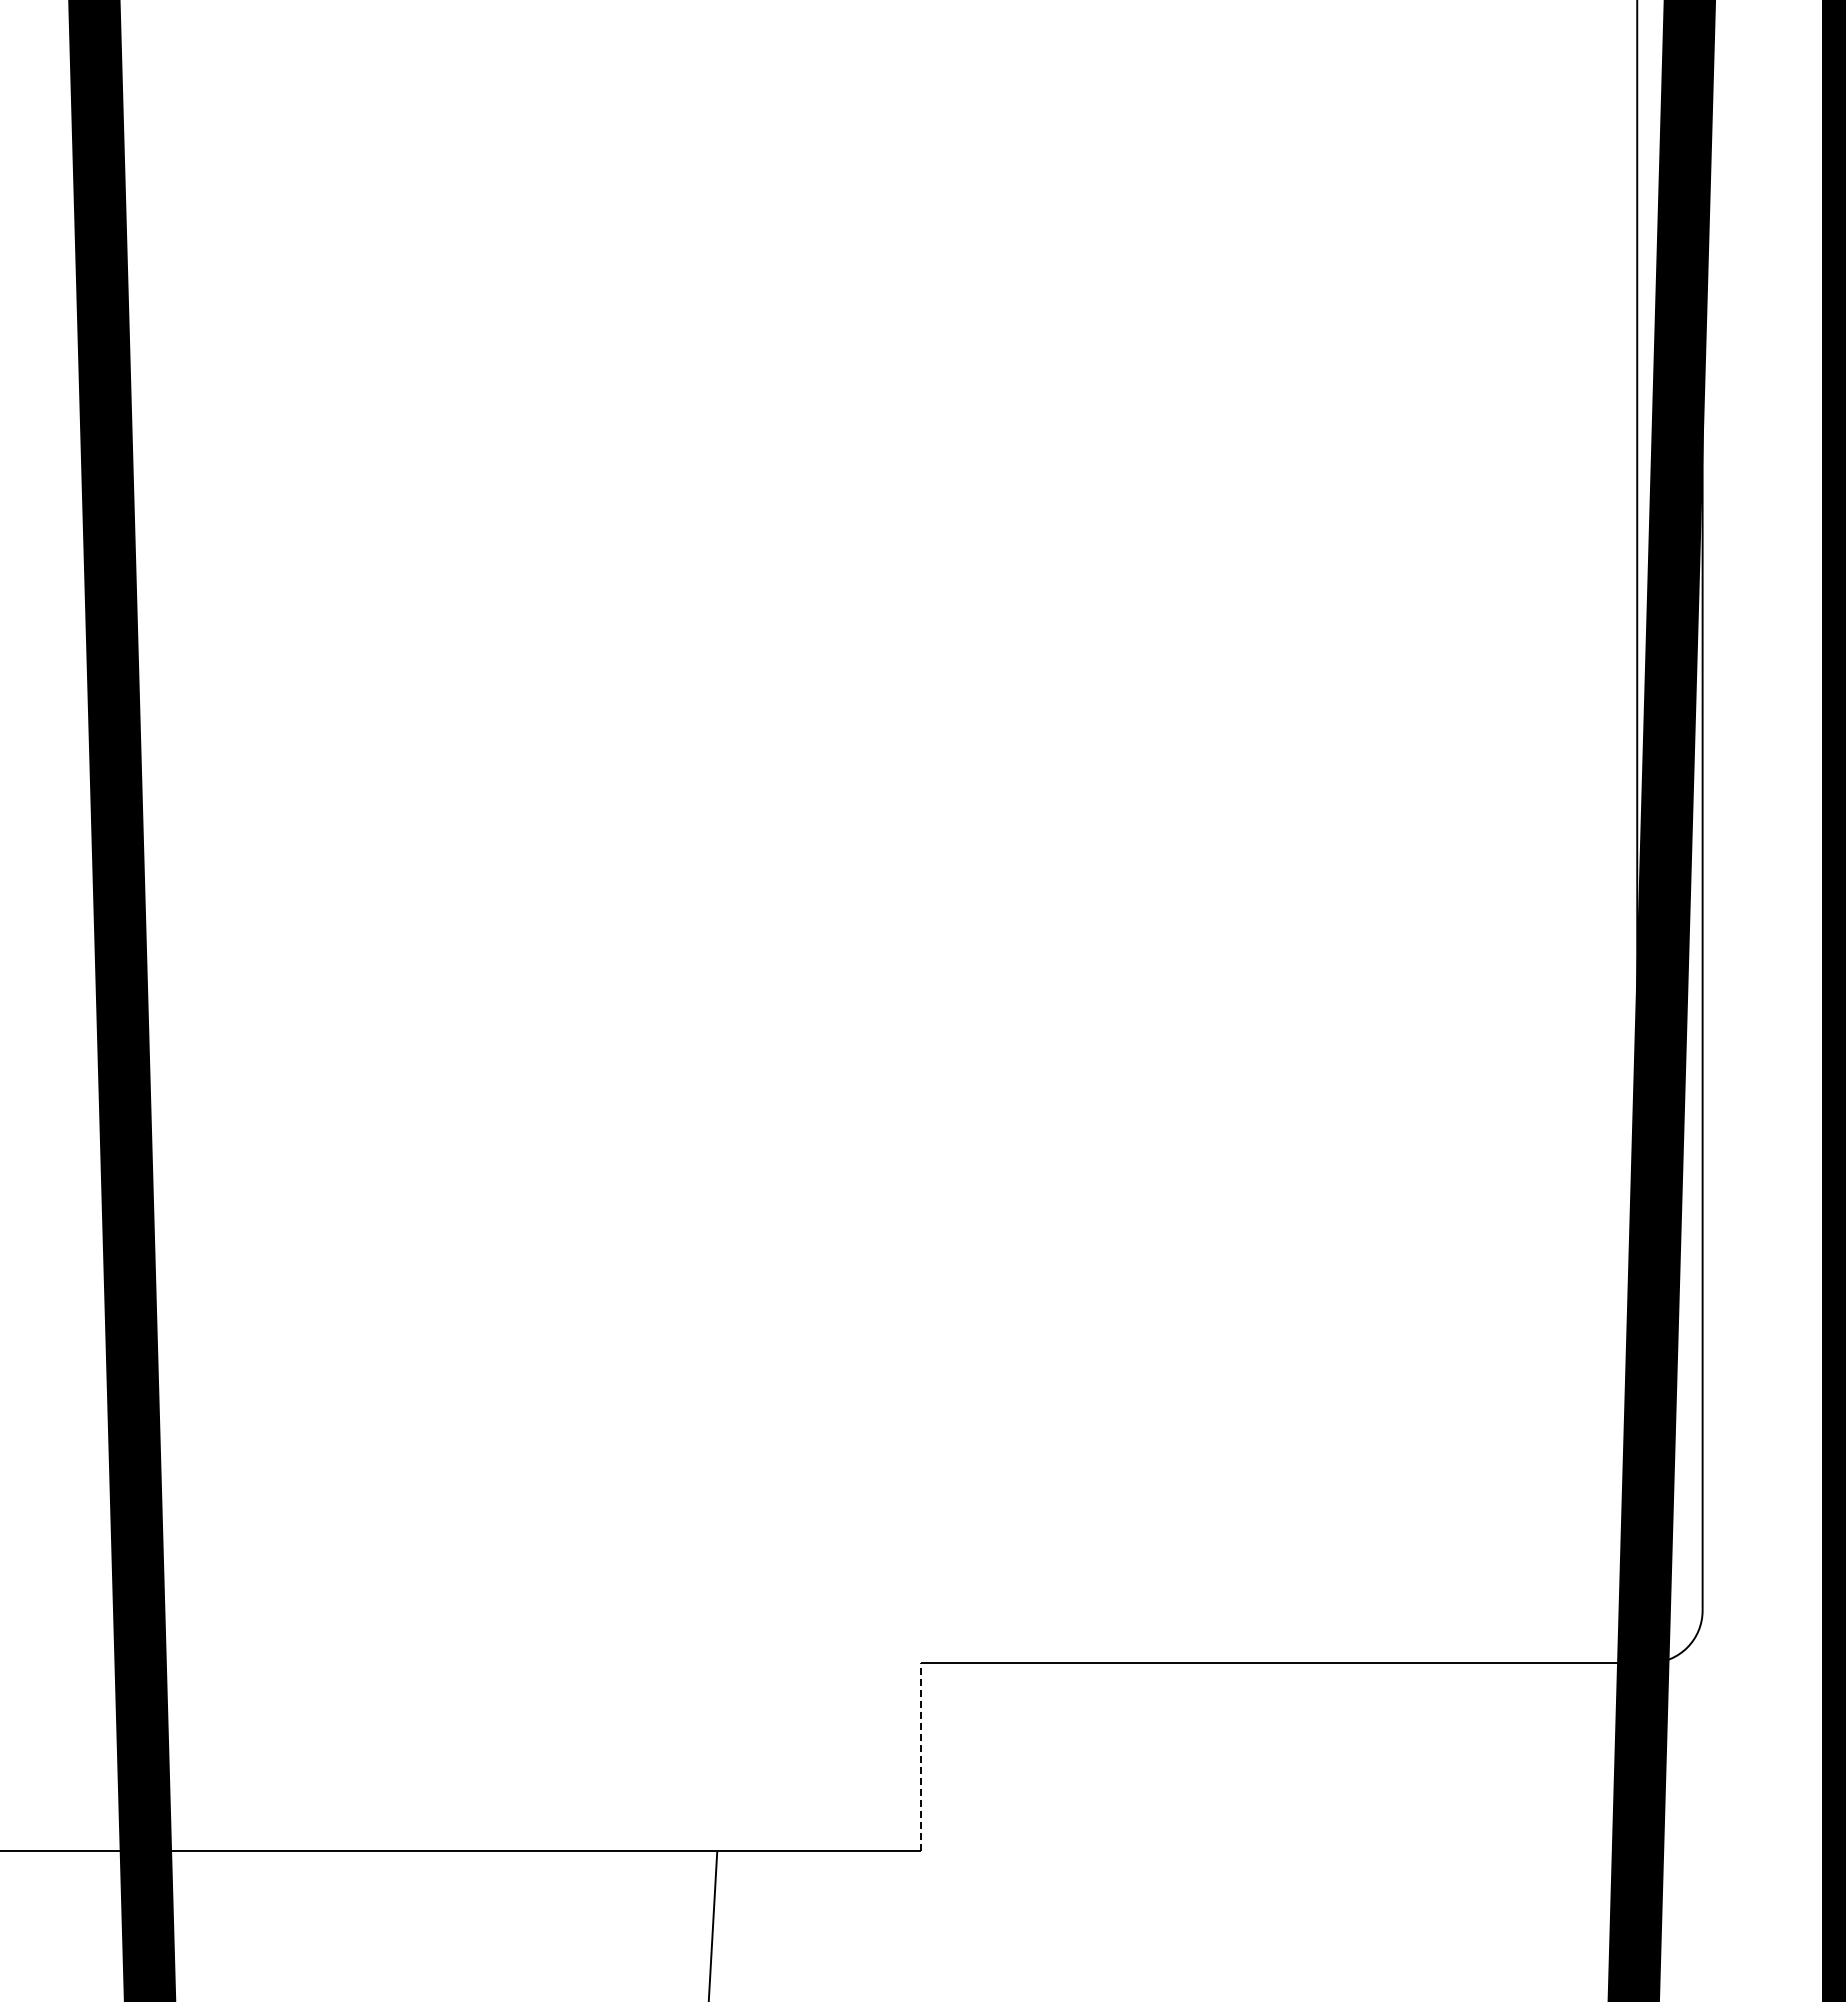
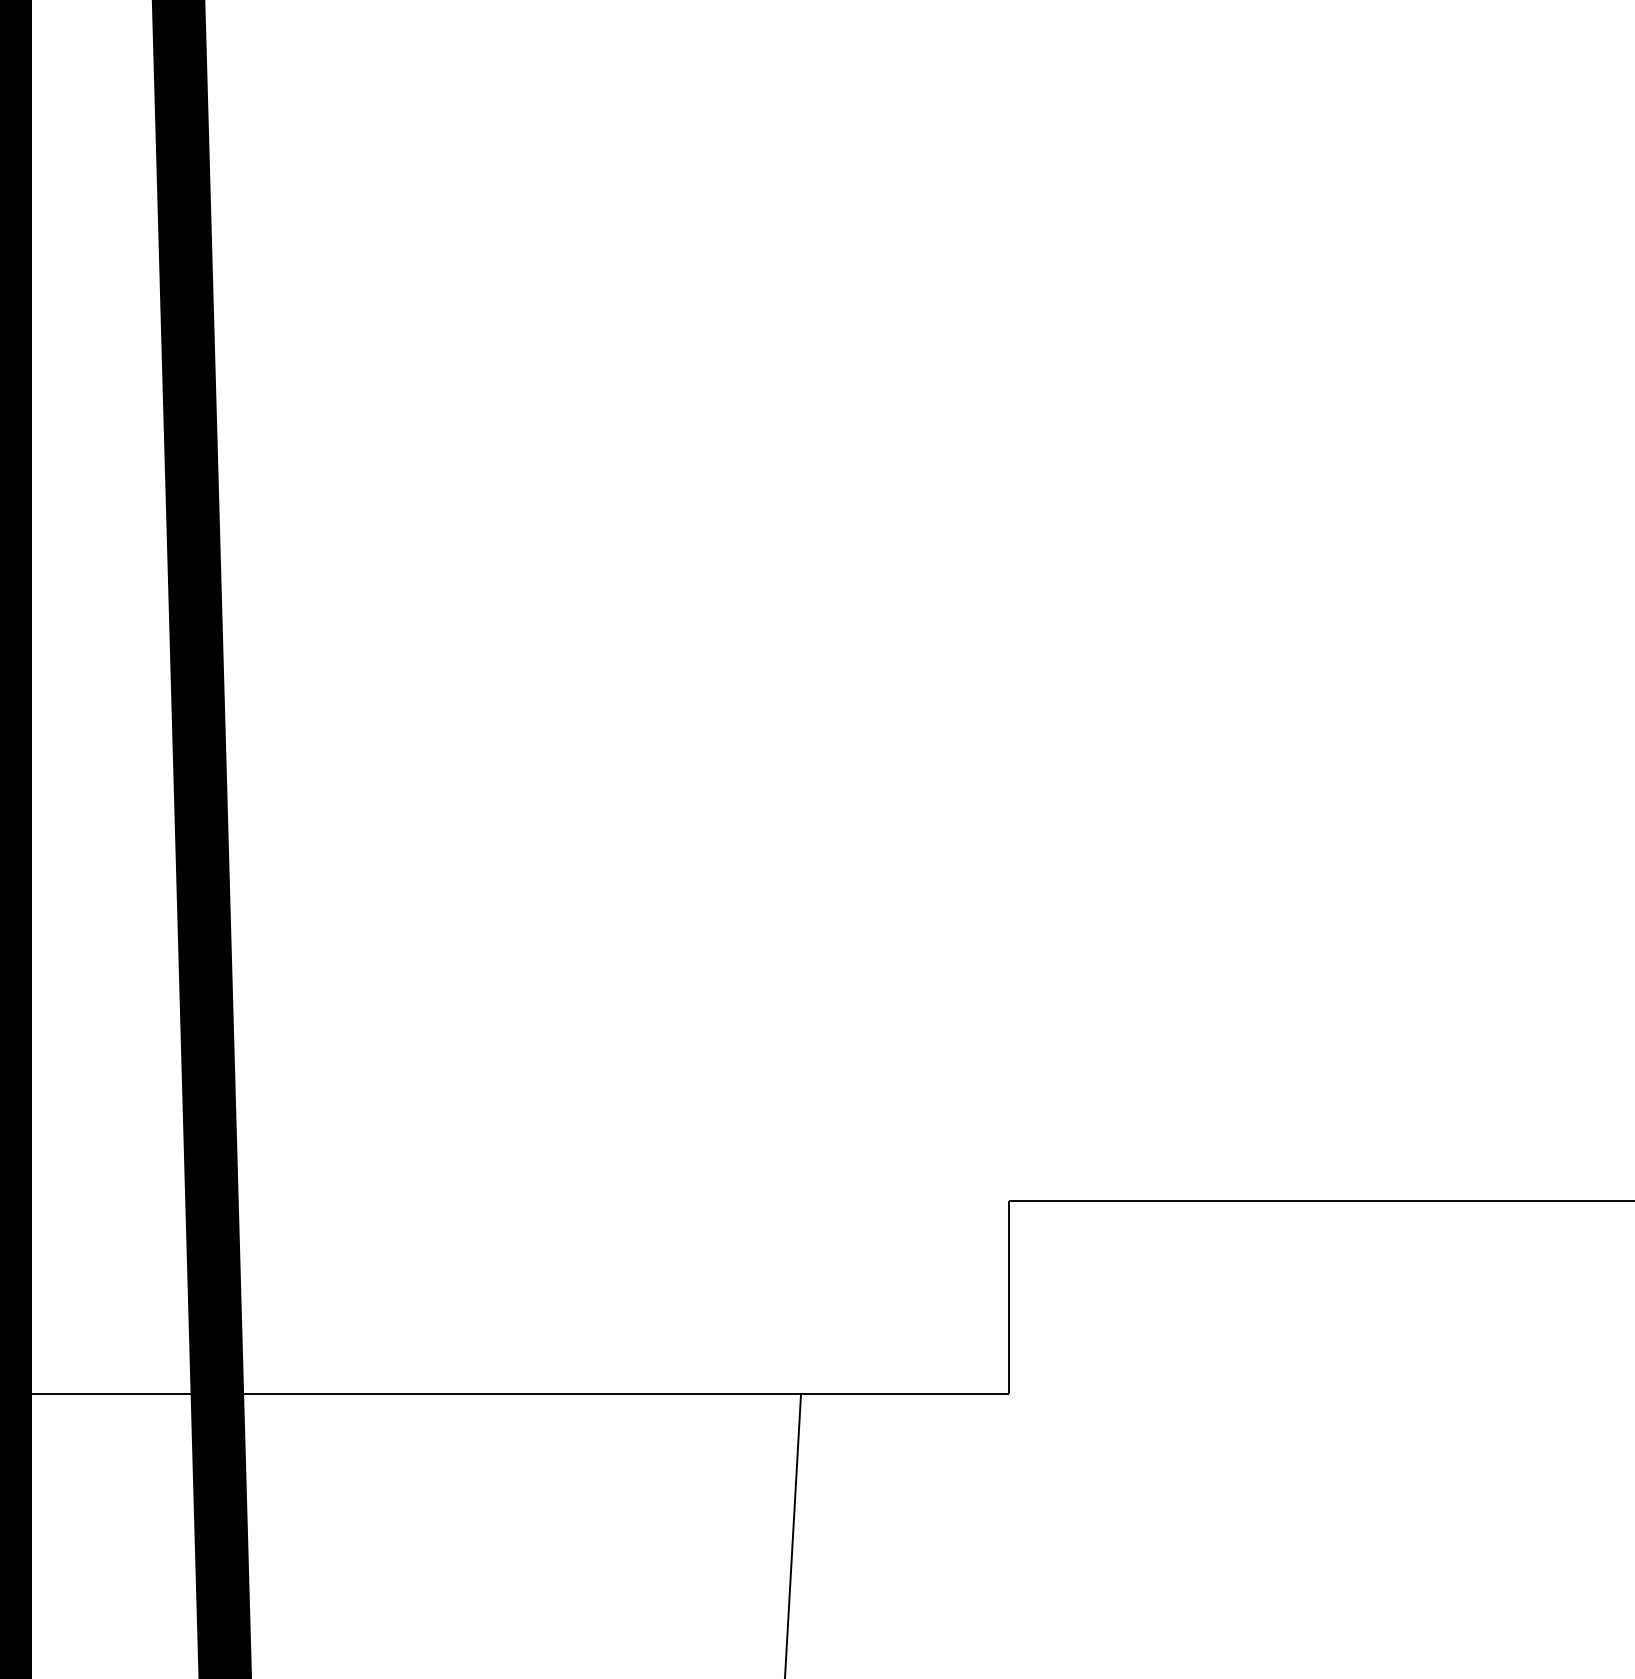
line: (920, 1756) -> (1008, 1296), dashed -> solid

